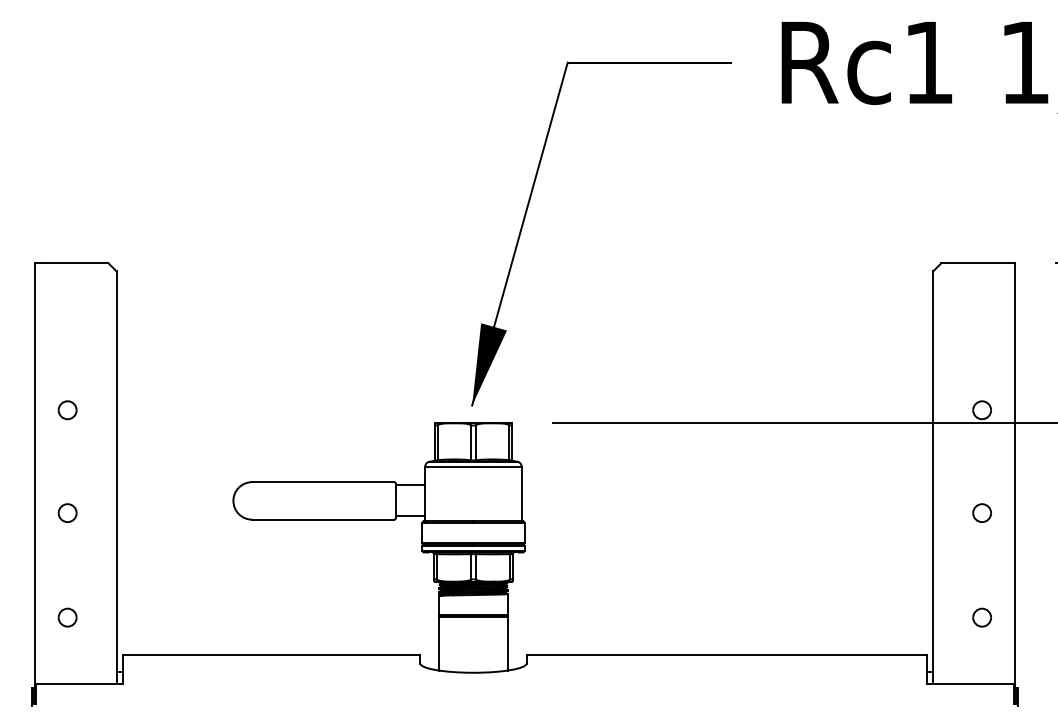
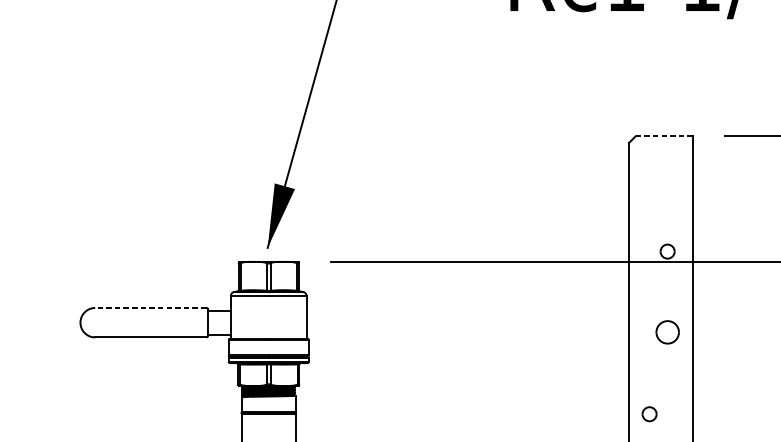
line: (975, 263) -> (662, 136), solid -> dashed
line: (322, 482) -> (150, 308), solid -> dashed
part: (981, 512) -> (667, 331), size x1.6
part: (981, 617) -> (649, 414), moved

